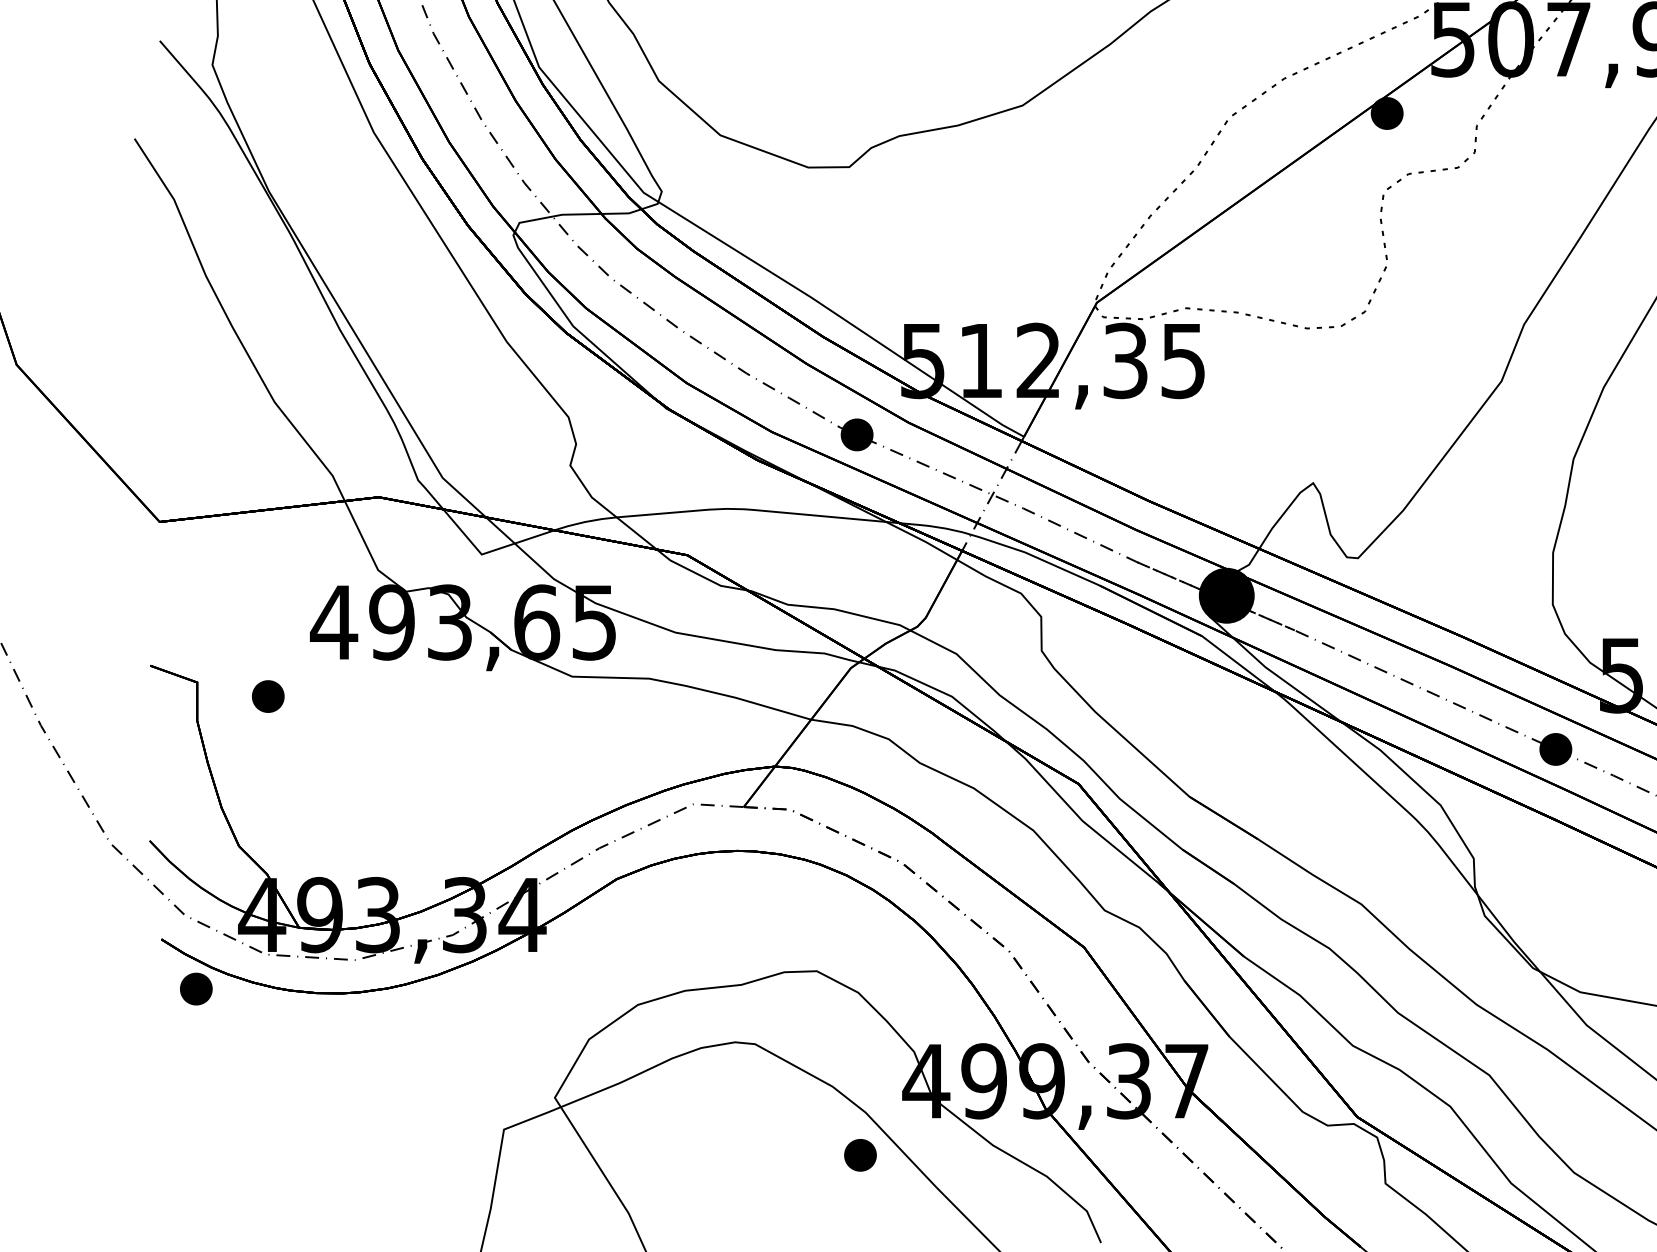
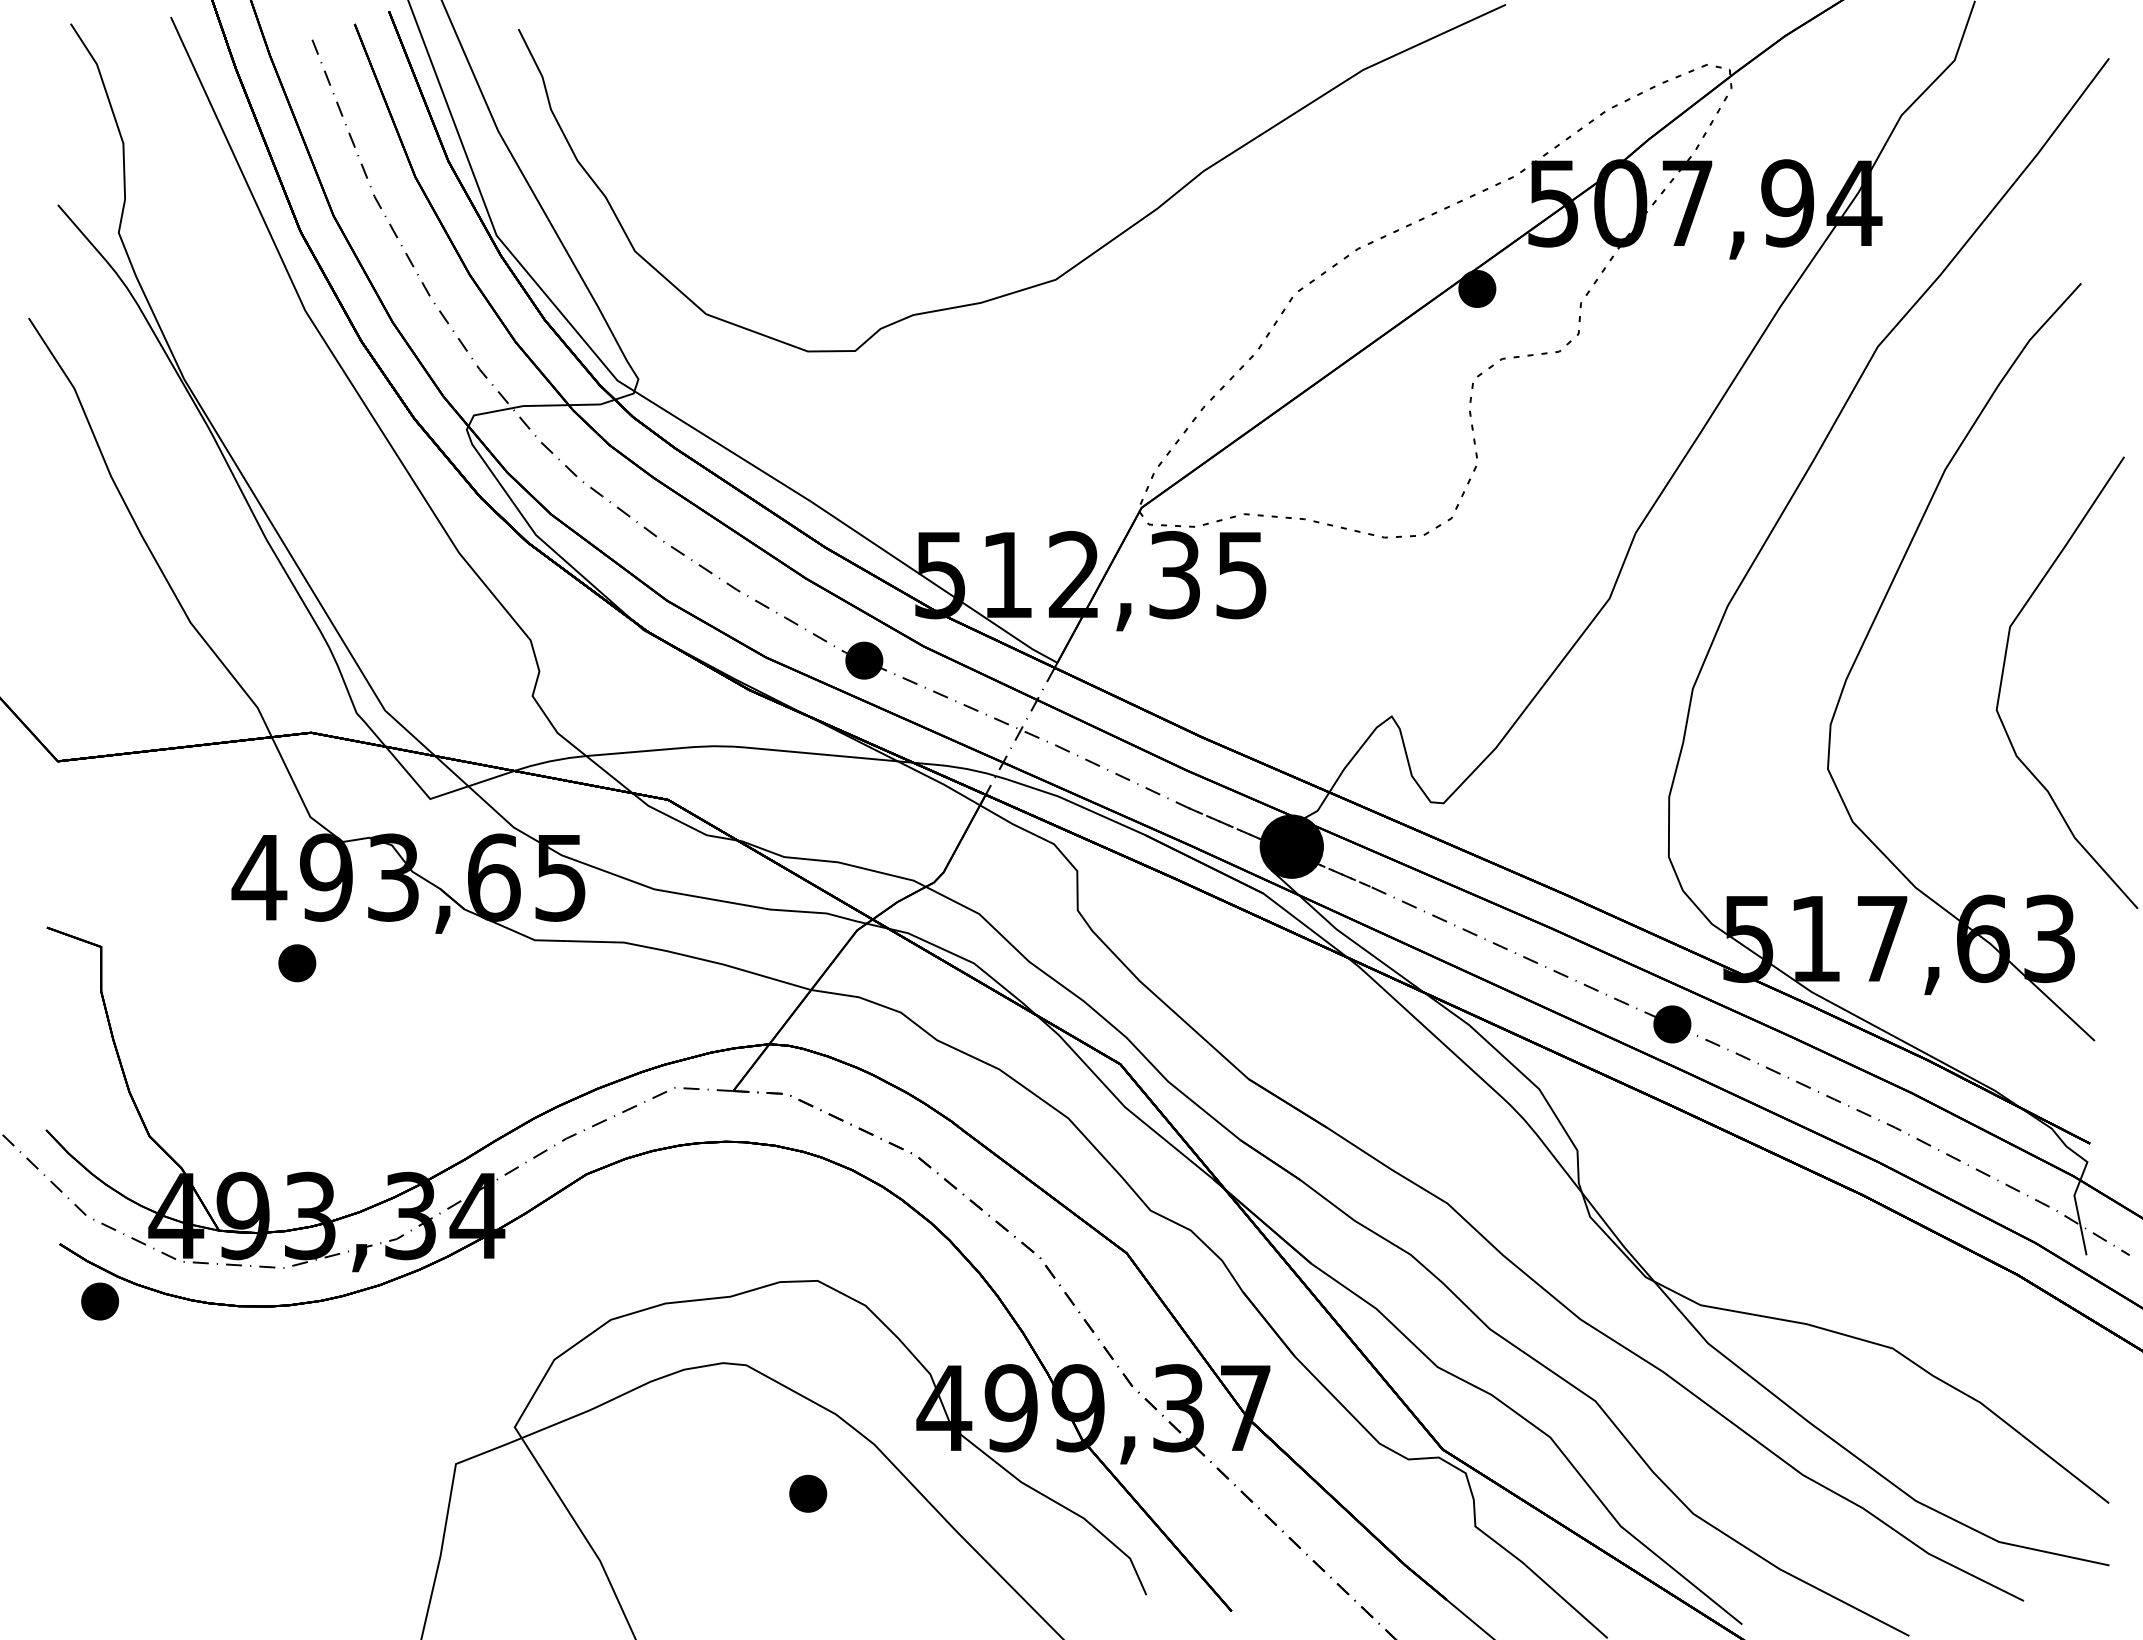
part: (268, 696) -> (297, 963), moved
part: (860, 1155) -> (808, 1493), moved

